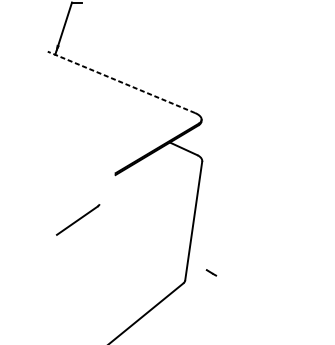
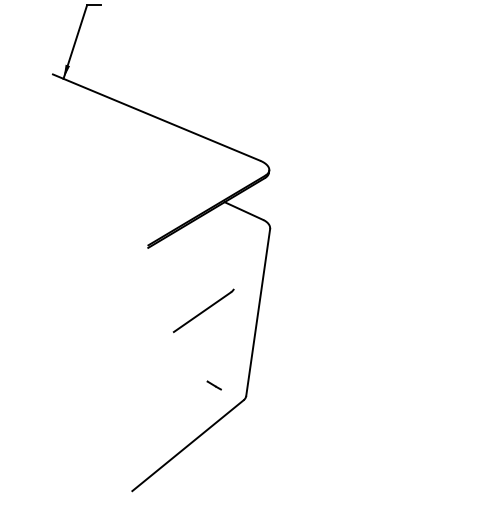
line: (121, 82) -> (156, 117), dashed -> solid
line: (78, 219) -> (203, 310), moved
line: (211, 272) -> (213, 385), moved

